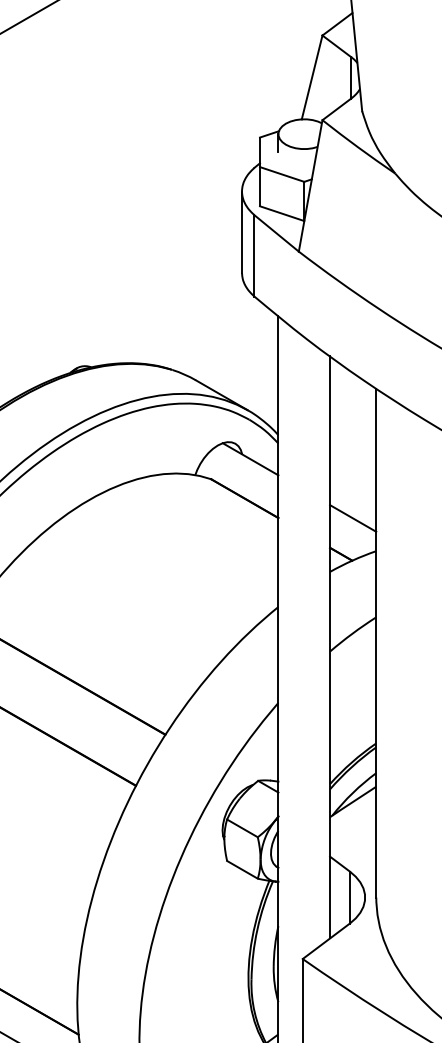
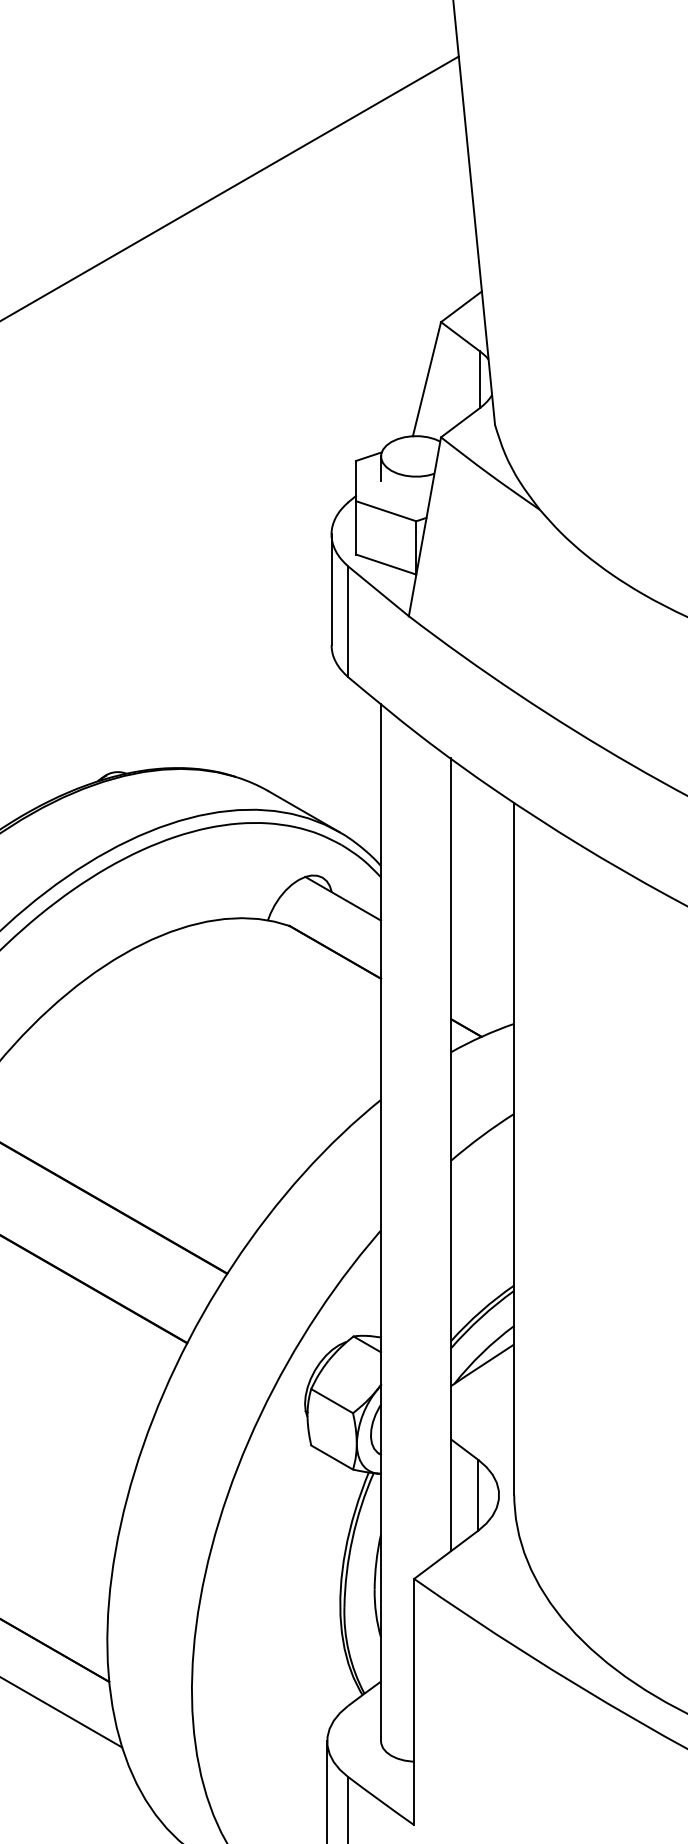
line: (352, 518) -> (482, 979), removed

